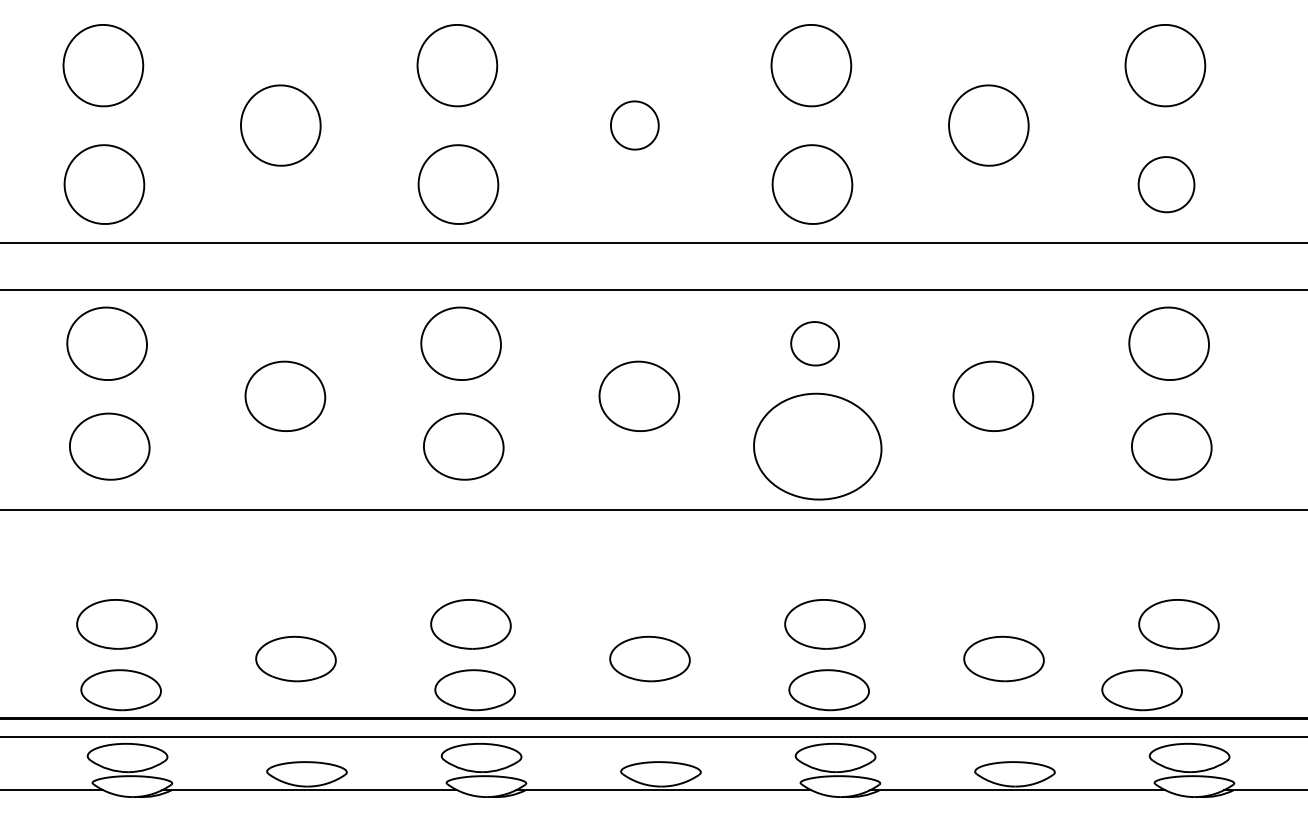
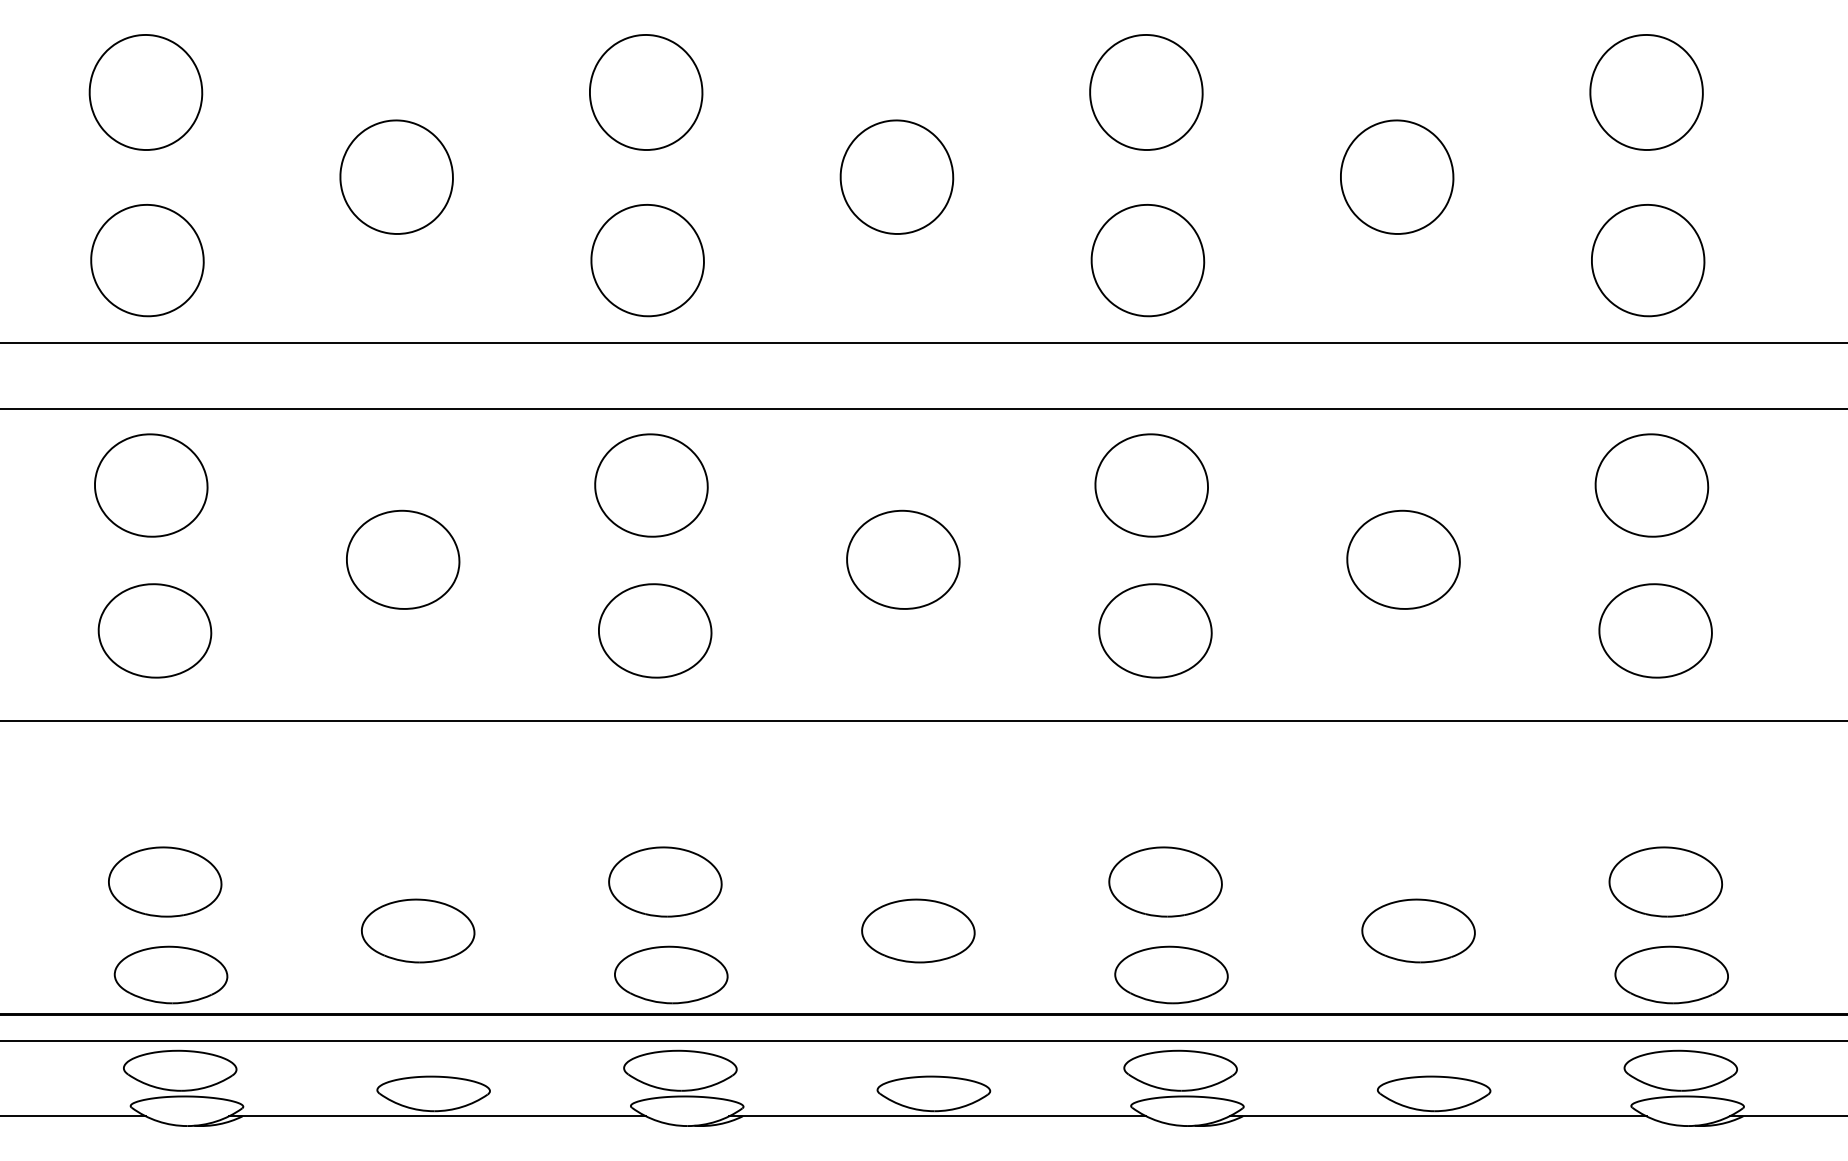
part: (634, 125) -> (896, 176), size x1.67
part: (1166, 184) -> (1648, 260), size x1.43
part: (815, 343) -> (1151, 485), size x1.67
part: (817, 446) -> (1155, 630), size x0.62
part: (1141, 689) -> (1671, 974), moved

